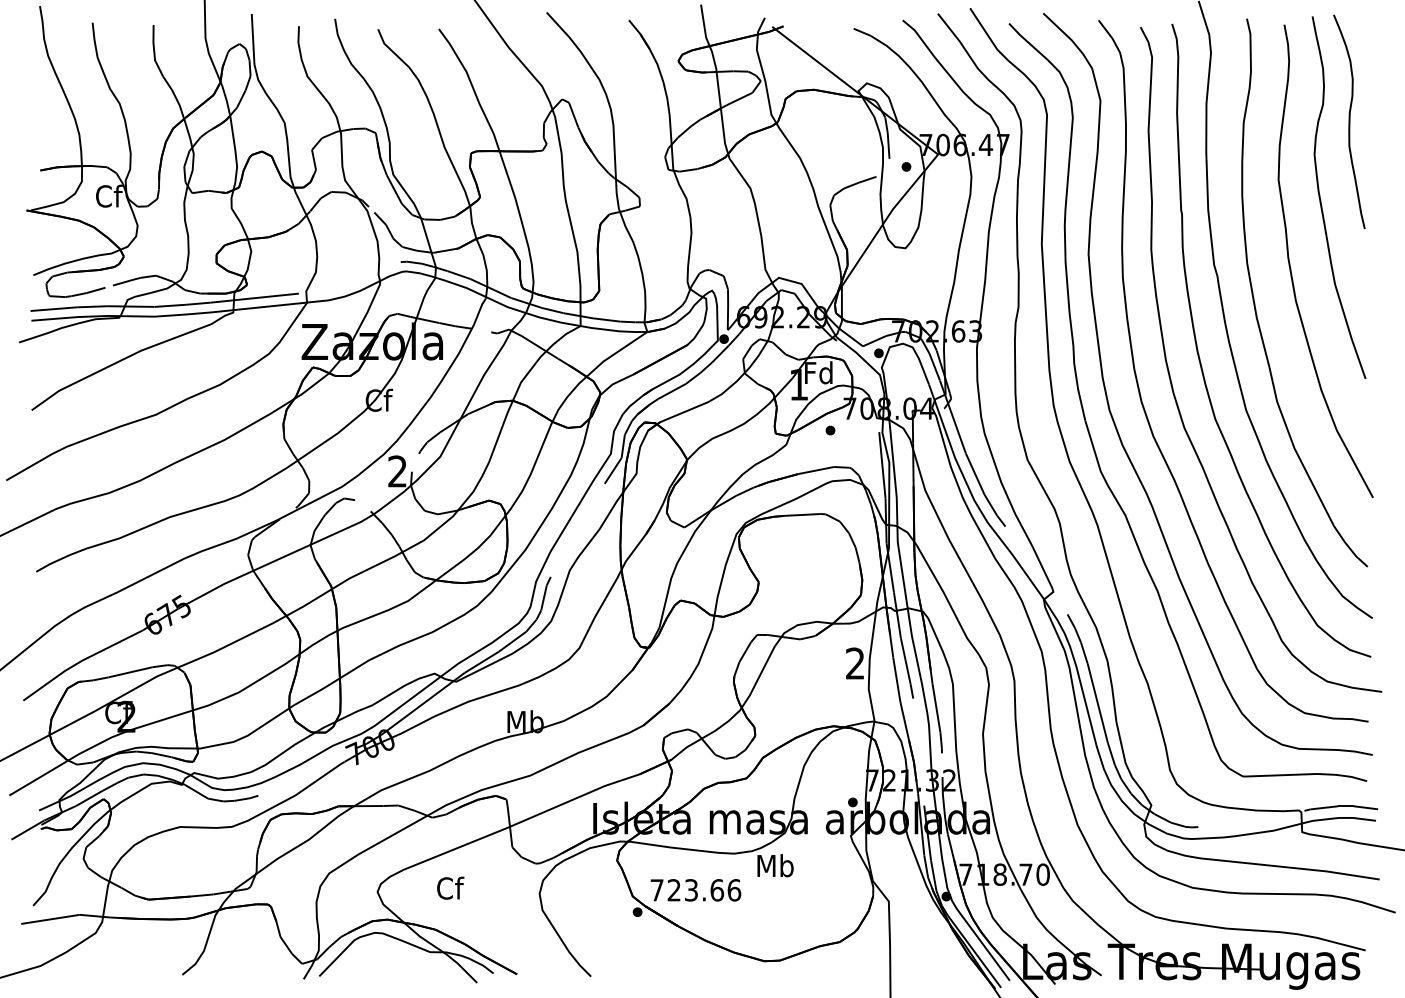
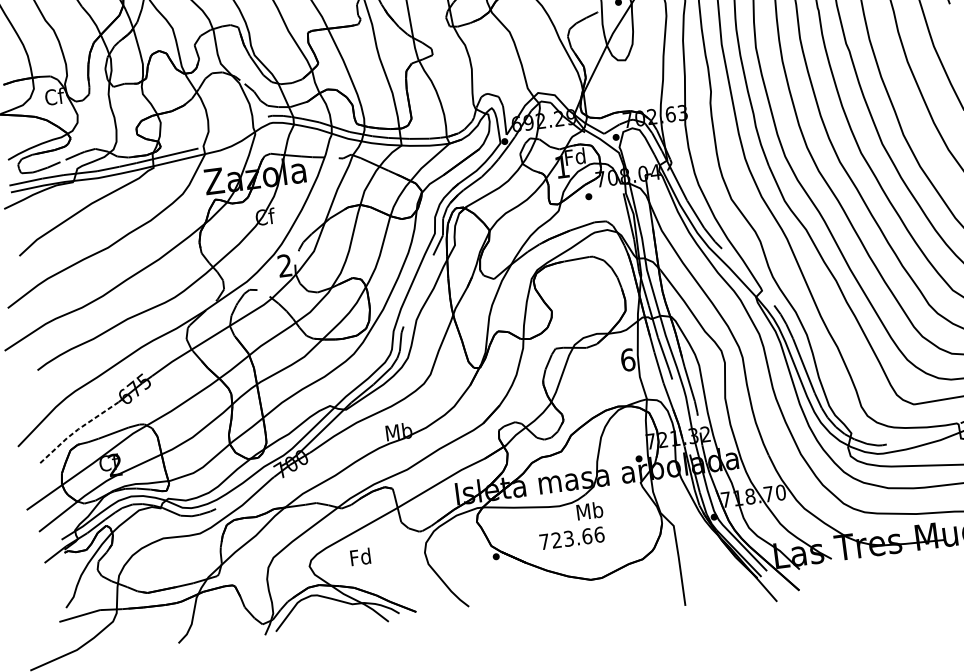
line: (80, 661) -> (77, 430), solid -> dashed
text: (855, 663) -> (628, 359), 2 -> 6
text: (450, 887) -> (361, 556), Cf -> Fd
text: (695, 890) -> (571, 538), moved

